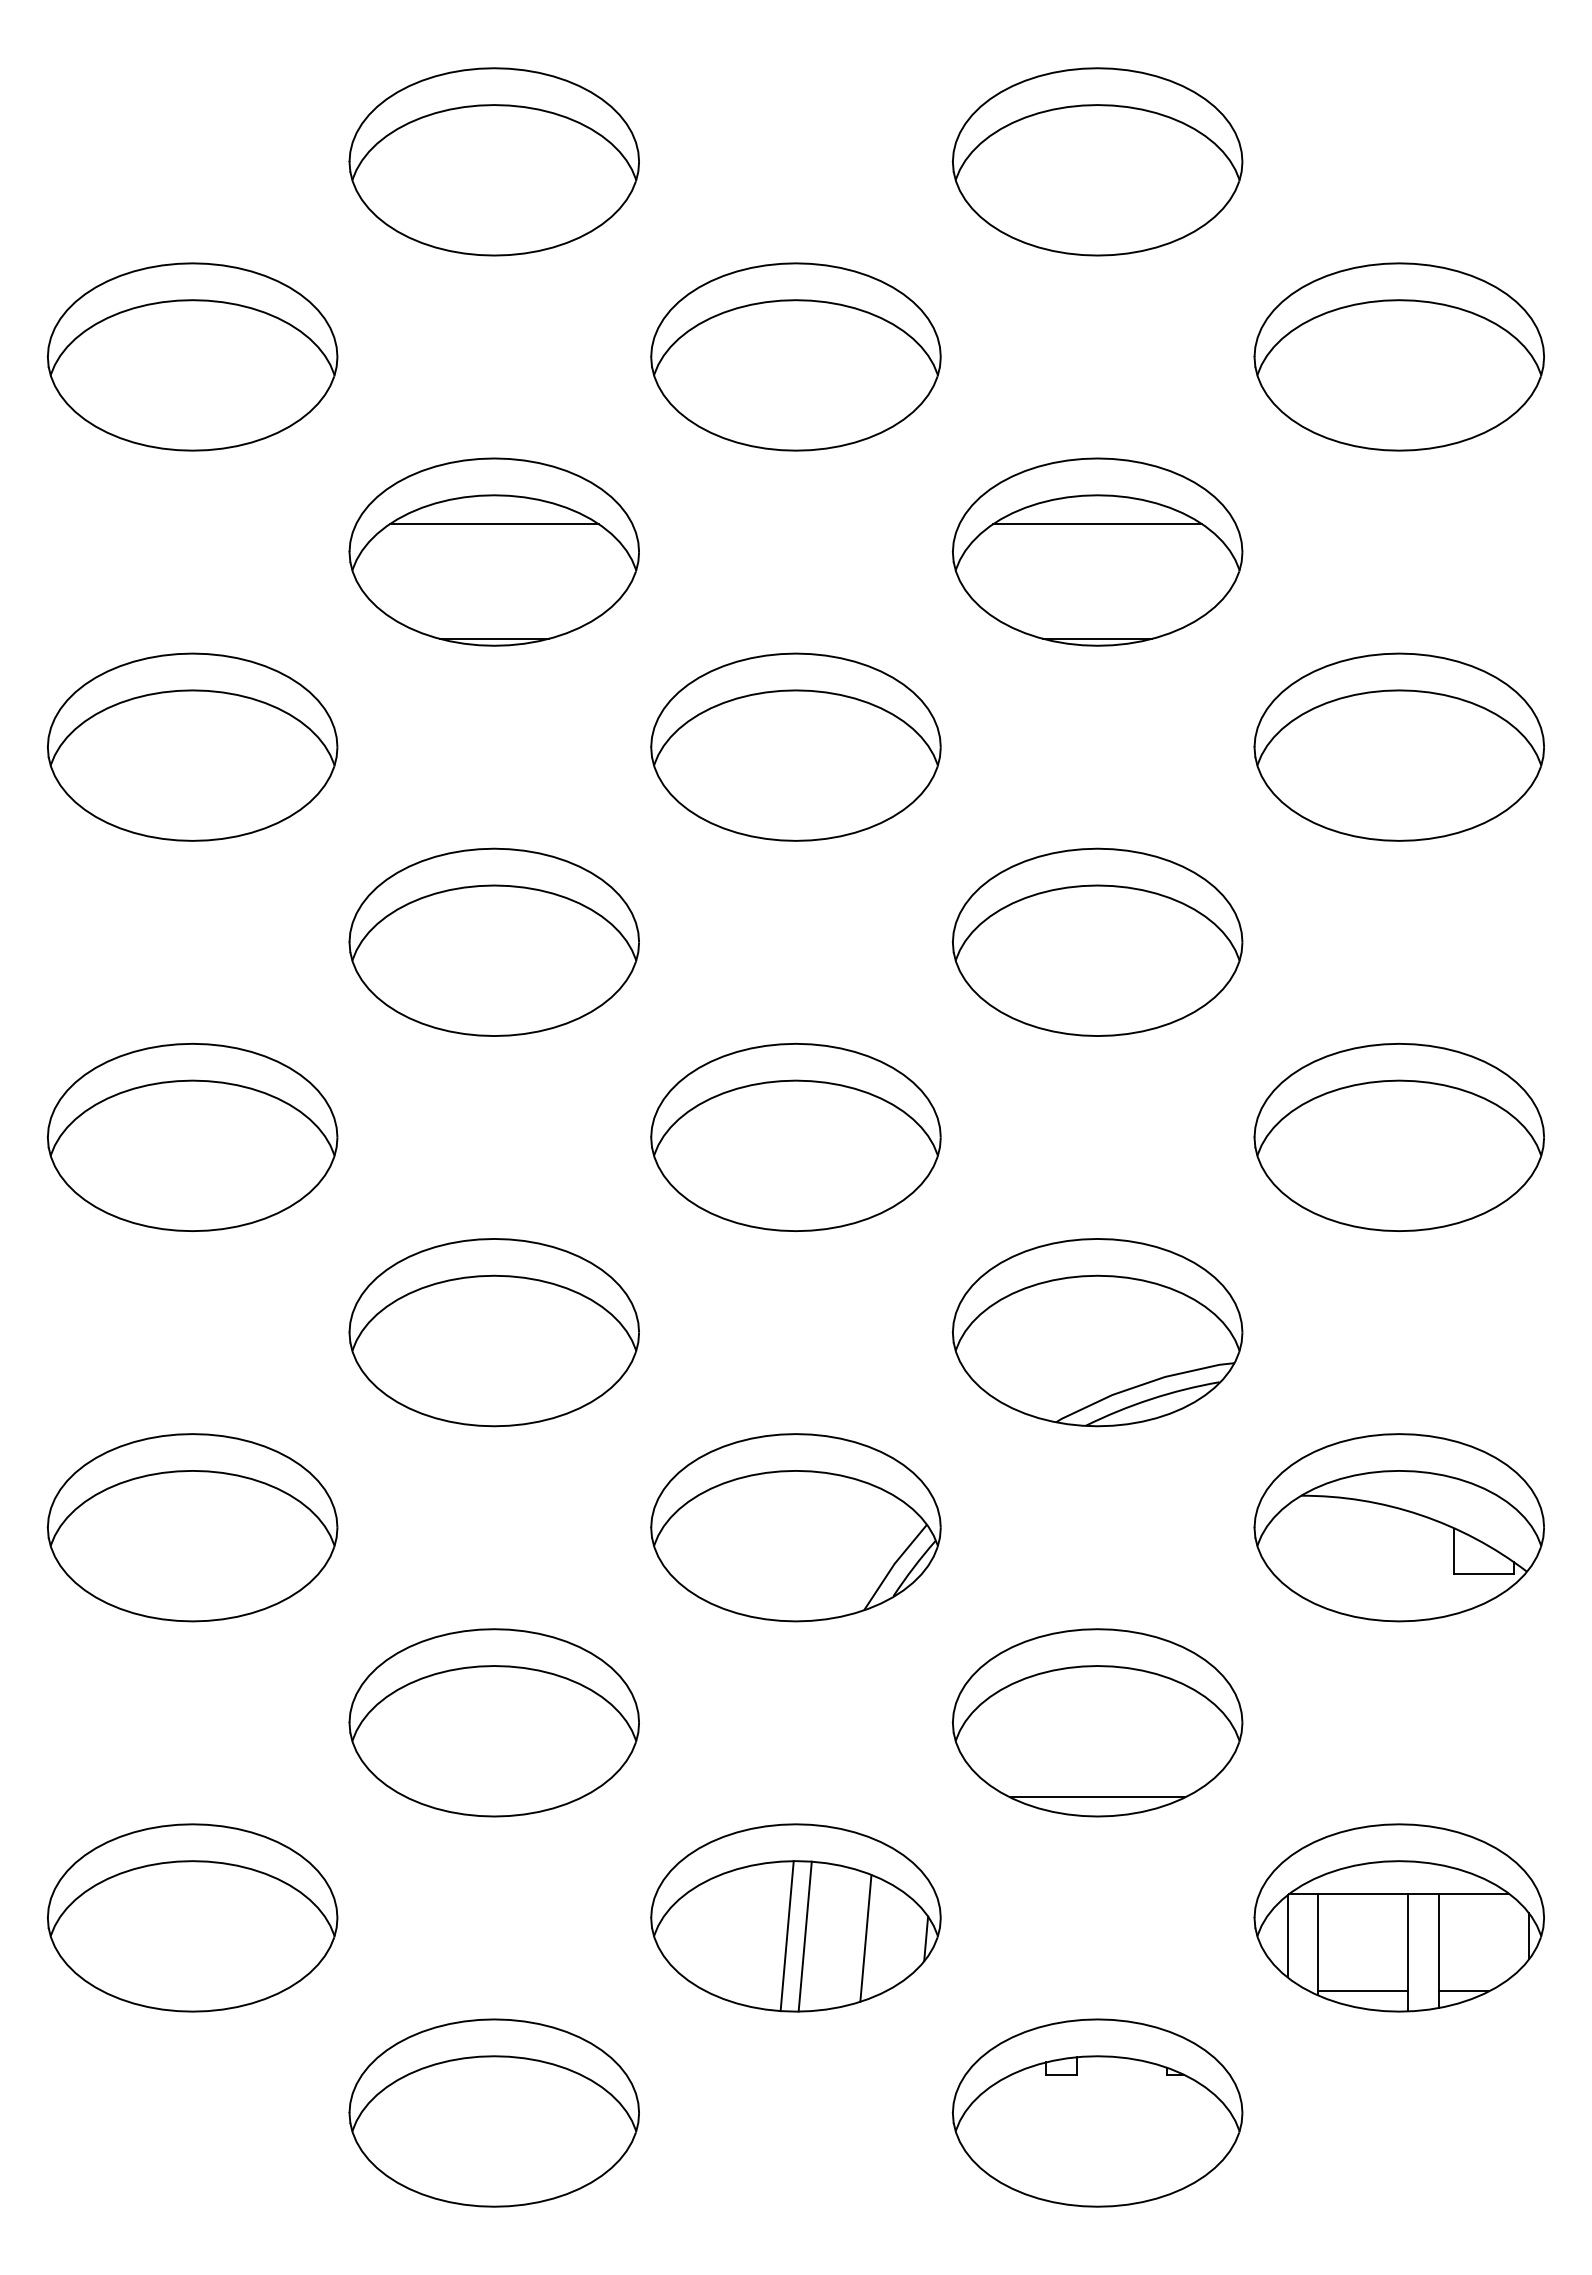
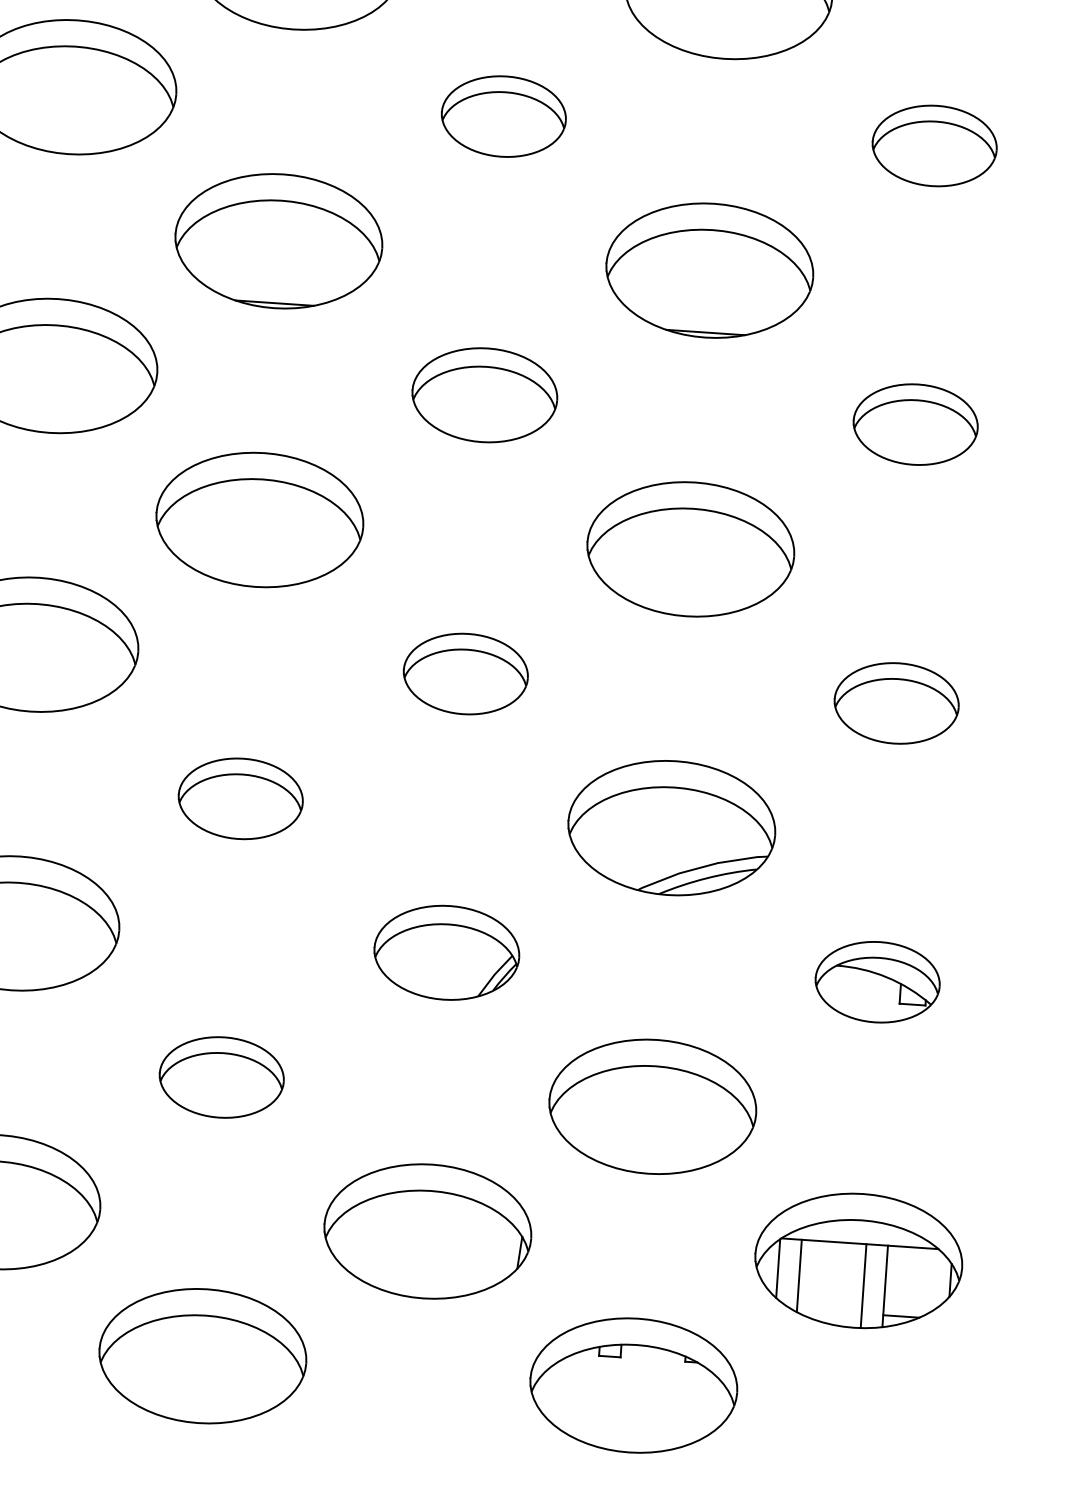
part: (795, 356) -> (503, 116), size x0.6
part: (1398, 356) -> (934, 145), size x0.6
line: (493, 524) -> (279, 221), removed
line: (1097, 524) -> (711, 250), removed
part: (795, 746) -> (484, 394), size x0.7
part: (1398, 746) -> (915, 424), size x0.6
part: (795, 1137) -> (465, 674), size x0.6
part: (1398, 1137) -> (896, 703), size x0.6
part: (493, 1332) -> (240, 798), size x0.6
part: (795, 1527) -> (446, 952), size x0.7
part: (1398, 1527) -> (877, 981), size x0.6
part: (493, 1722) -> (221, 1077), size x0.6
line: (1097, 1797) -> (649, 1160), removed
line: (786, 1936) -> (420, 1244), removed
line: (804, 1936) -> (433, 1245), removed
line: (865, 1937) -> (476, 1248), removed
line: (1362, 1991) -> (828, 1311), removed

